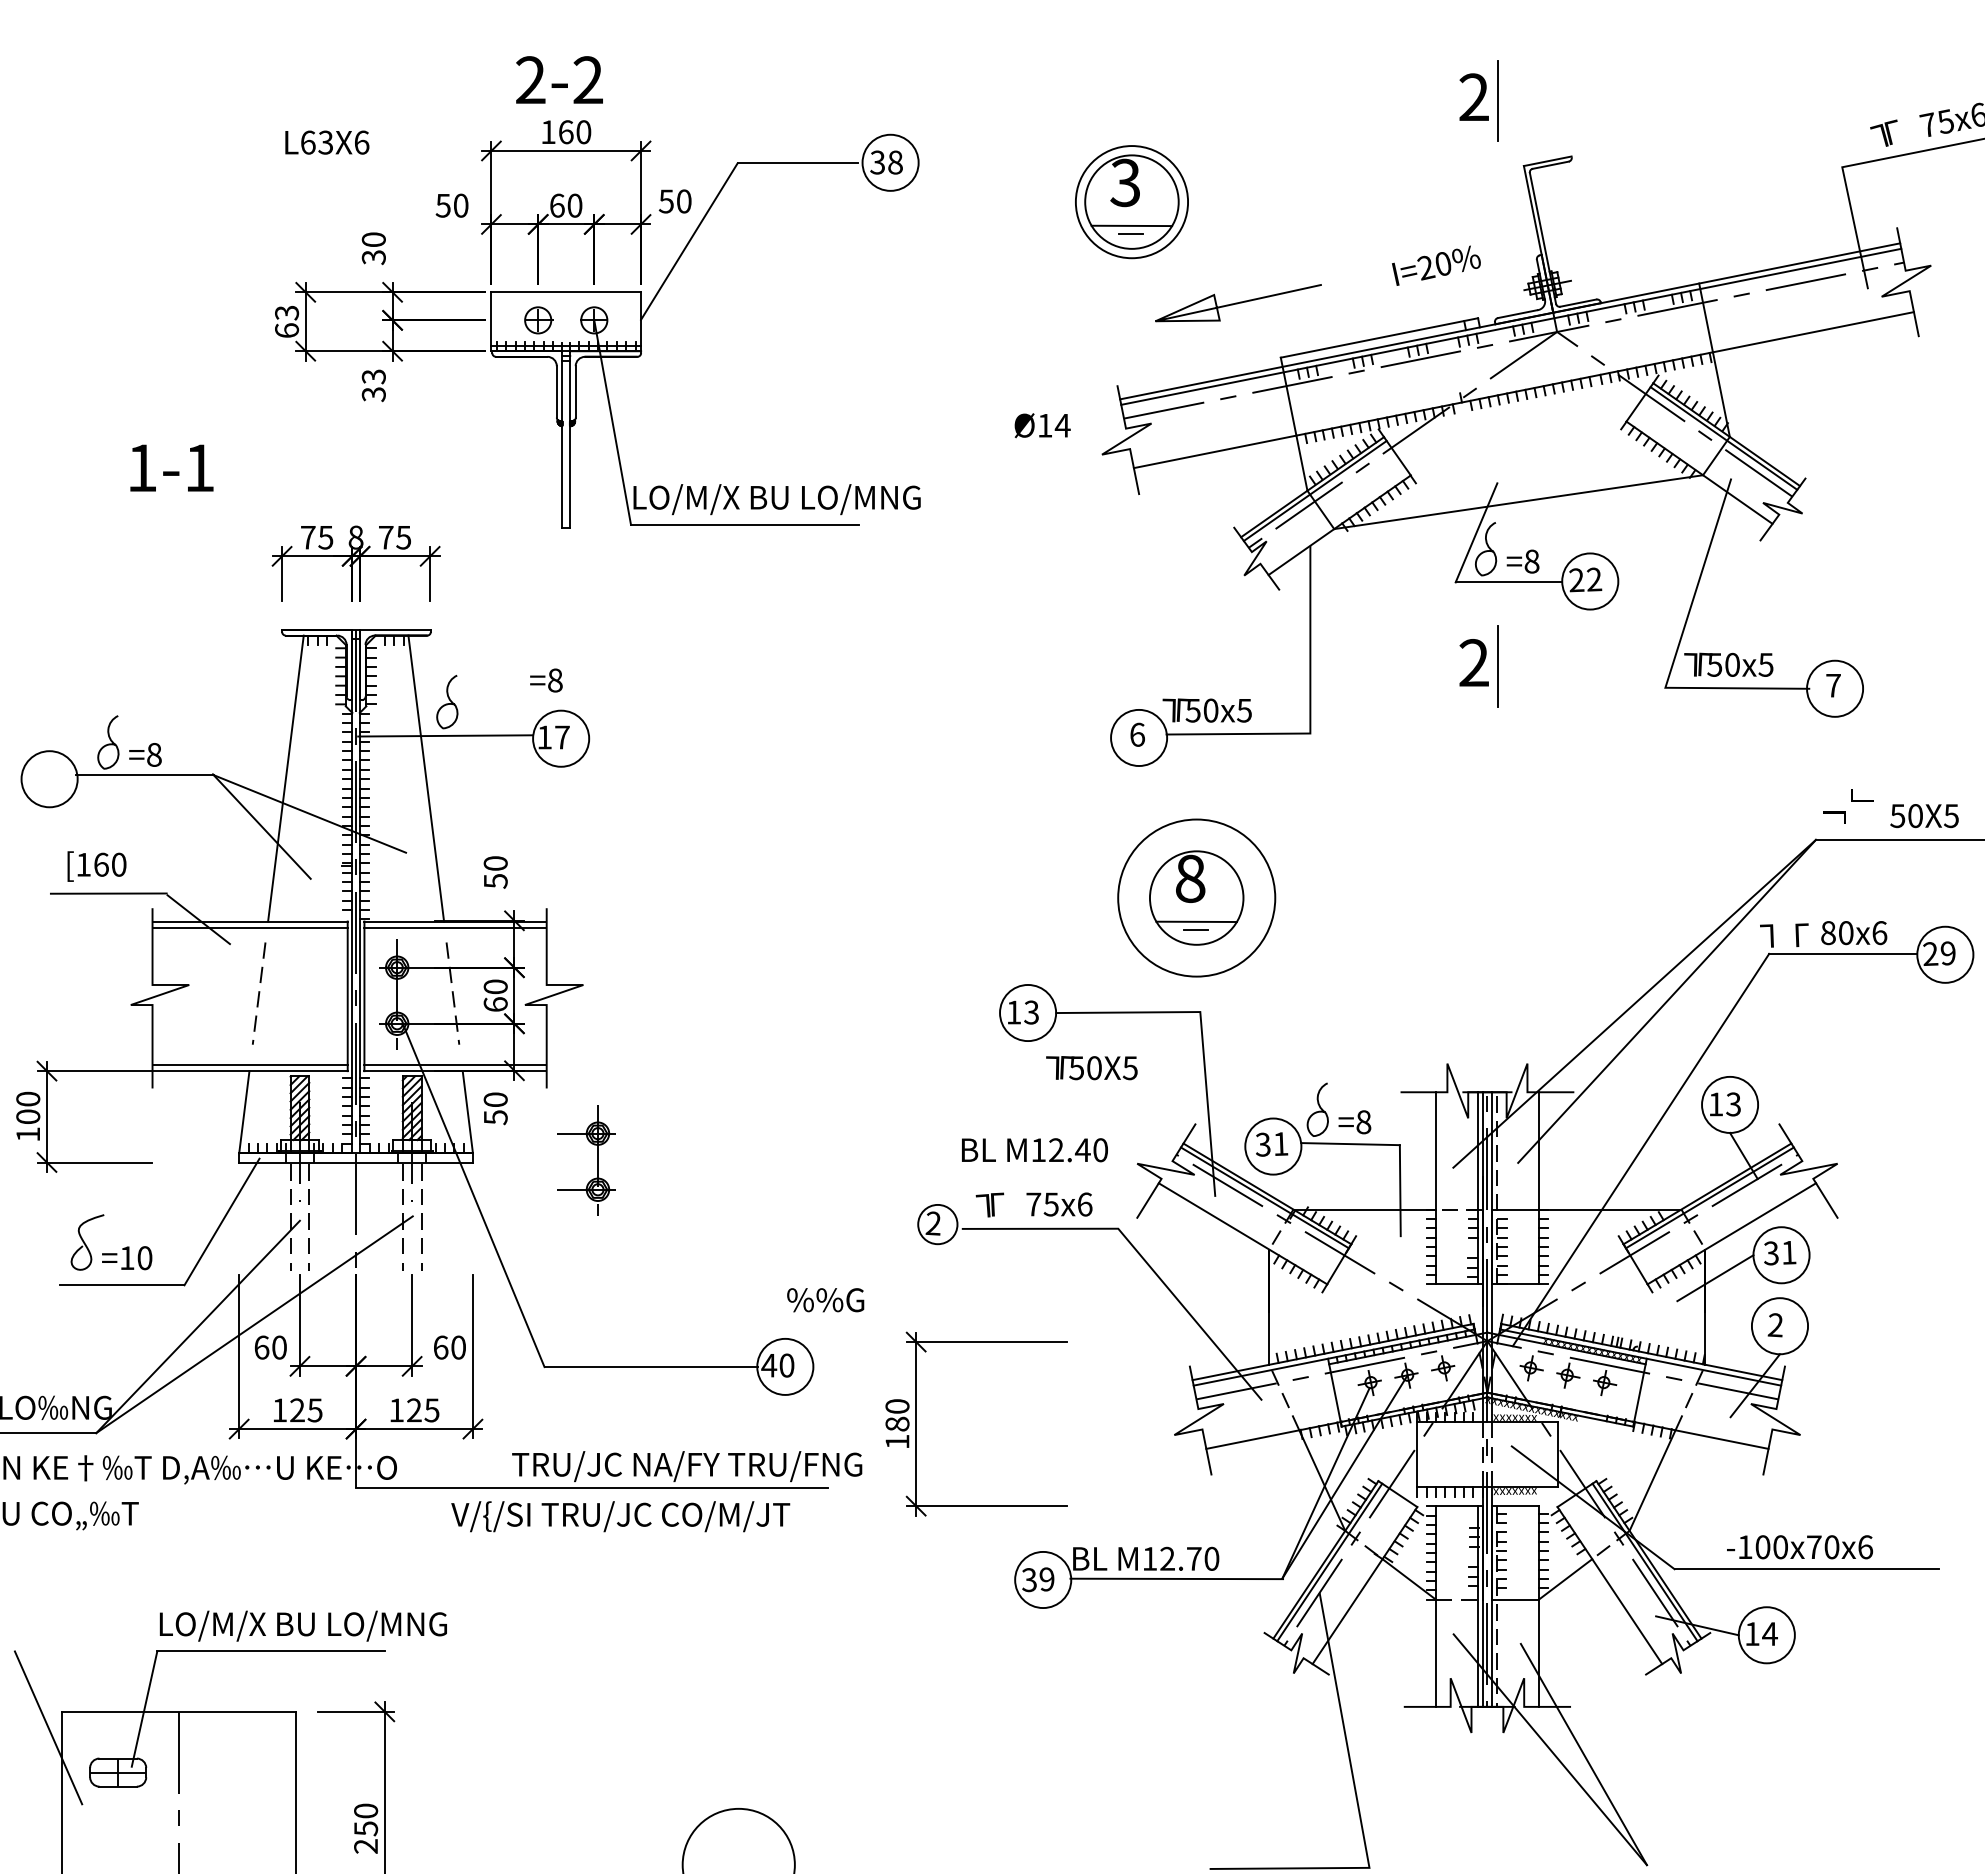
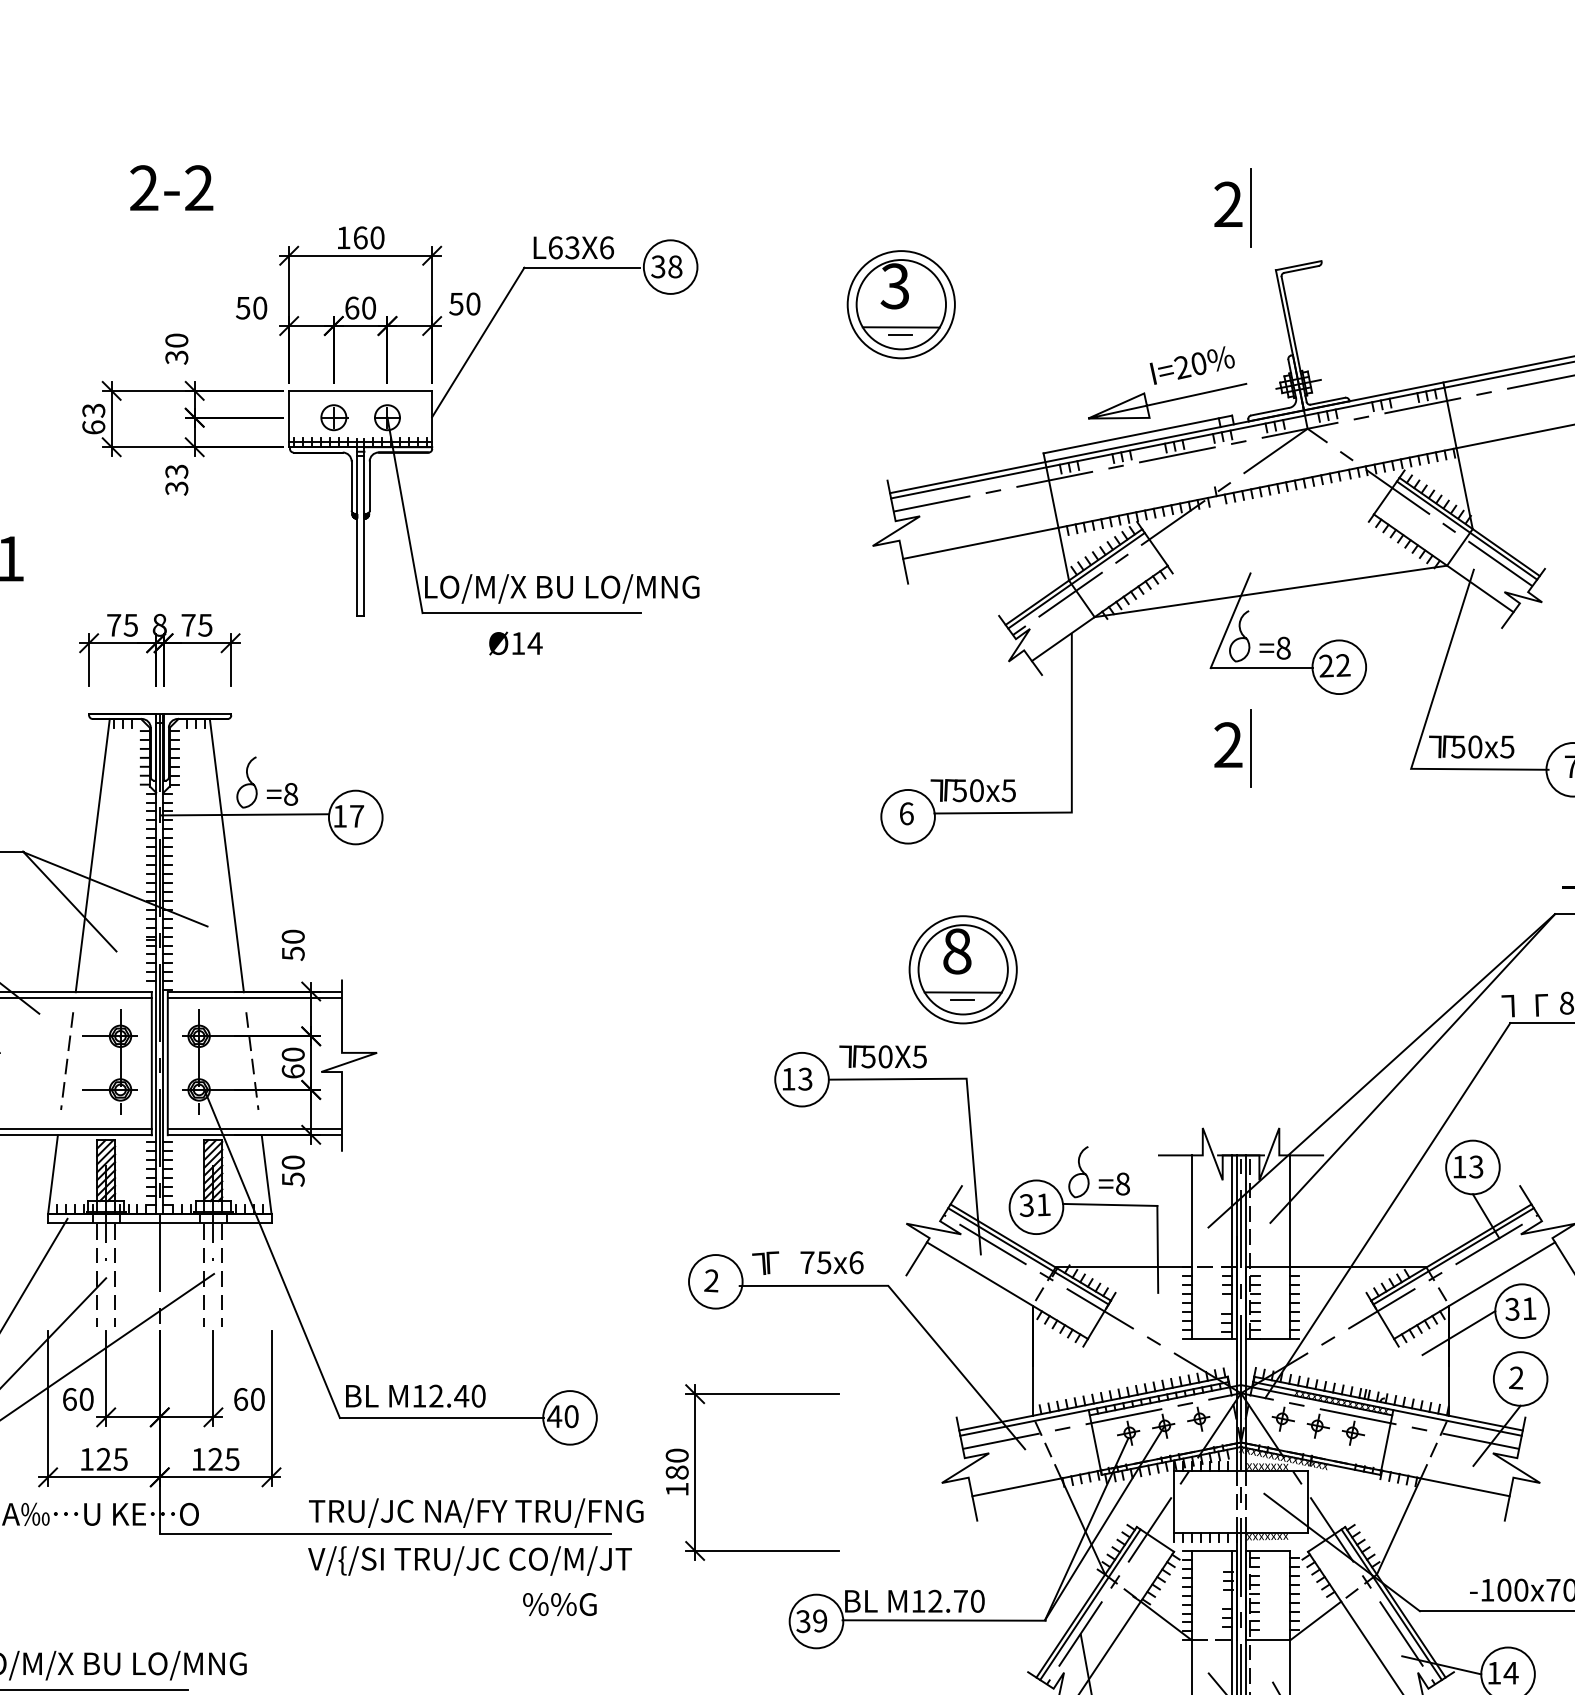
text: (559, 79) -> (171, 187), moved
text: (327, 142) -> (574, 247), moved
line: (1238, 303) -> (1167, 401), moved
text: (1042, 425) -> (515, 643), moved
text: (546, 680) -> (282, 794), moved
circle: (1196, 897) -> (963, 969), size x0.71
text: (1091, 1068) -> (882, 1057), moved
text: (1034, 1150) -> (415, 1396), moved
part: (597, 1160) -> (120, 1061), moved
circle: (937, 1224) -> (715, 1281), size x1.43
text: (825, 1300) -> (559, 1604), moved
text: (620, 1516) -> (469, 1560), moved

